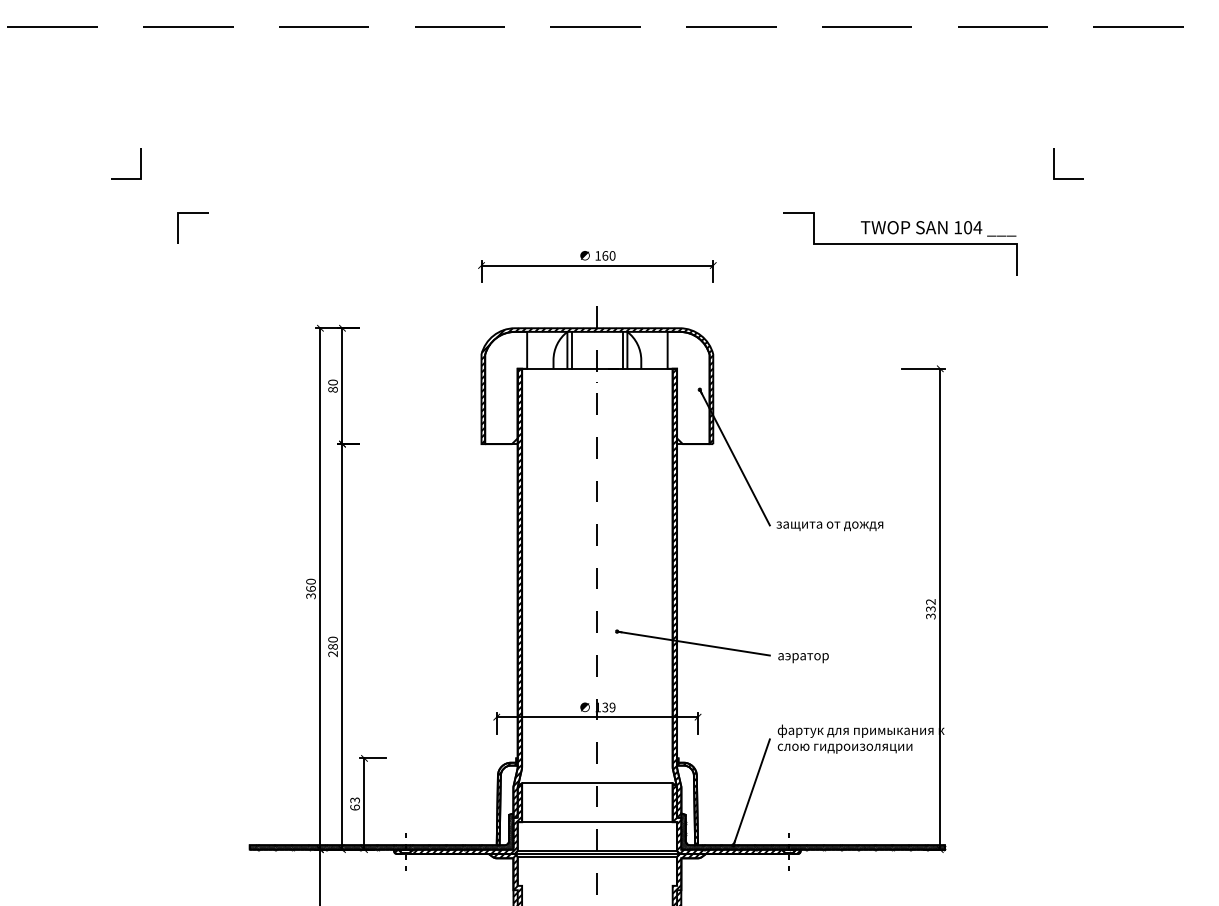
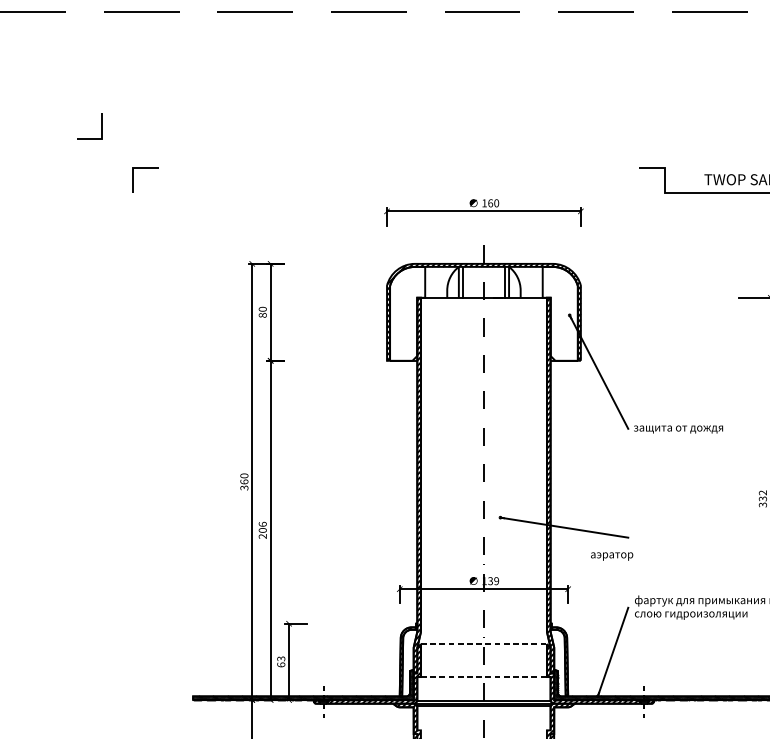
text: (332, 642) -> (262, 526), 280 -> 206
text: (803, 658) -> (612, 556), moved
line: (597, 783) -> (484, 644), solid -> dashed
line: (597, 822) -> (484, 677), solid -> dashed

